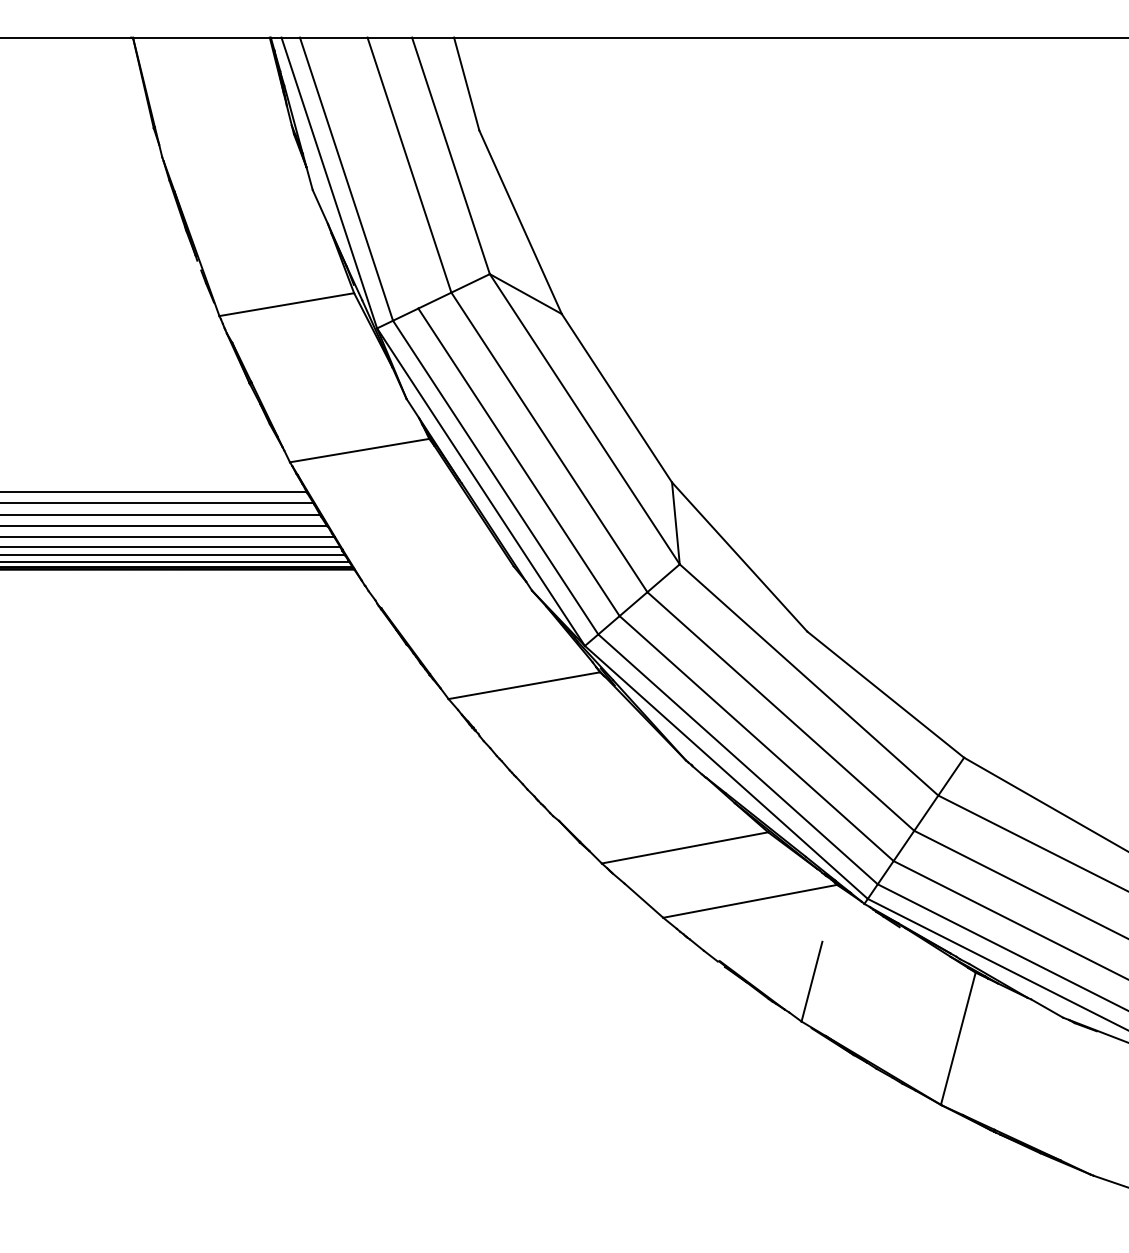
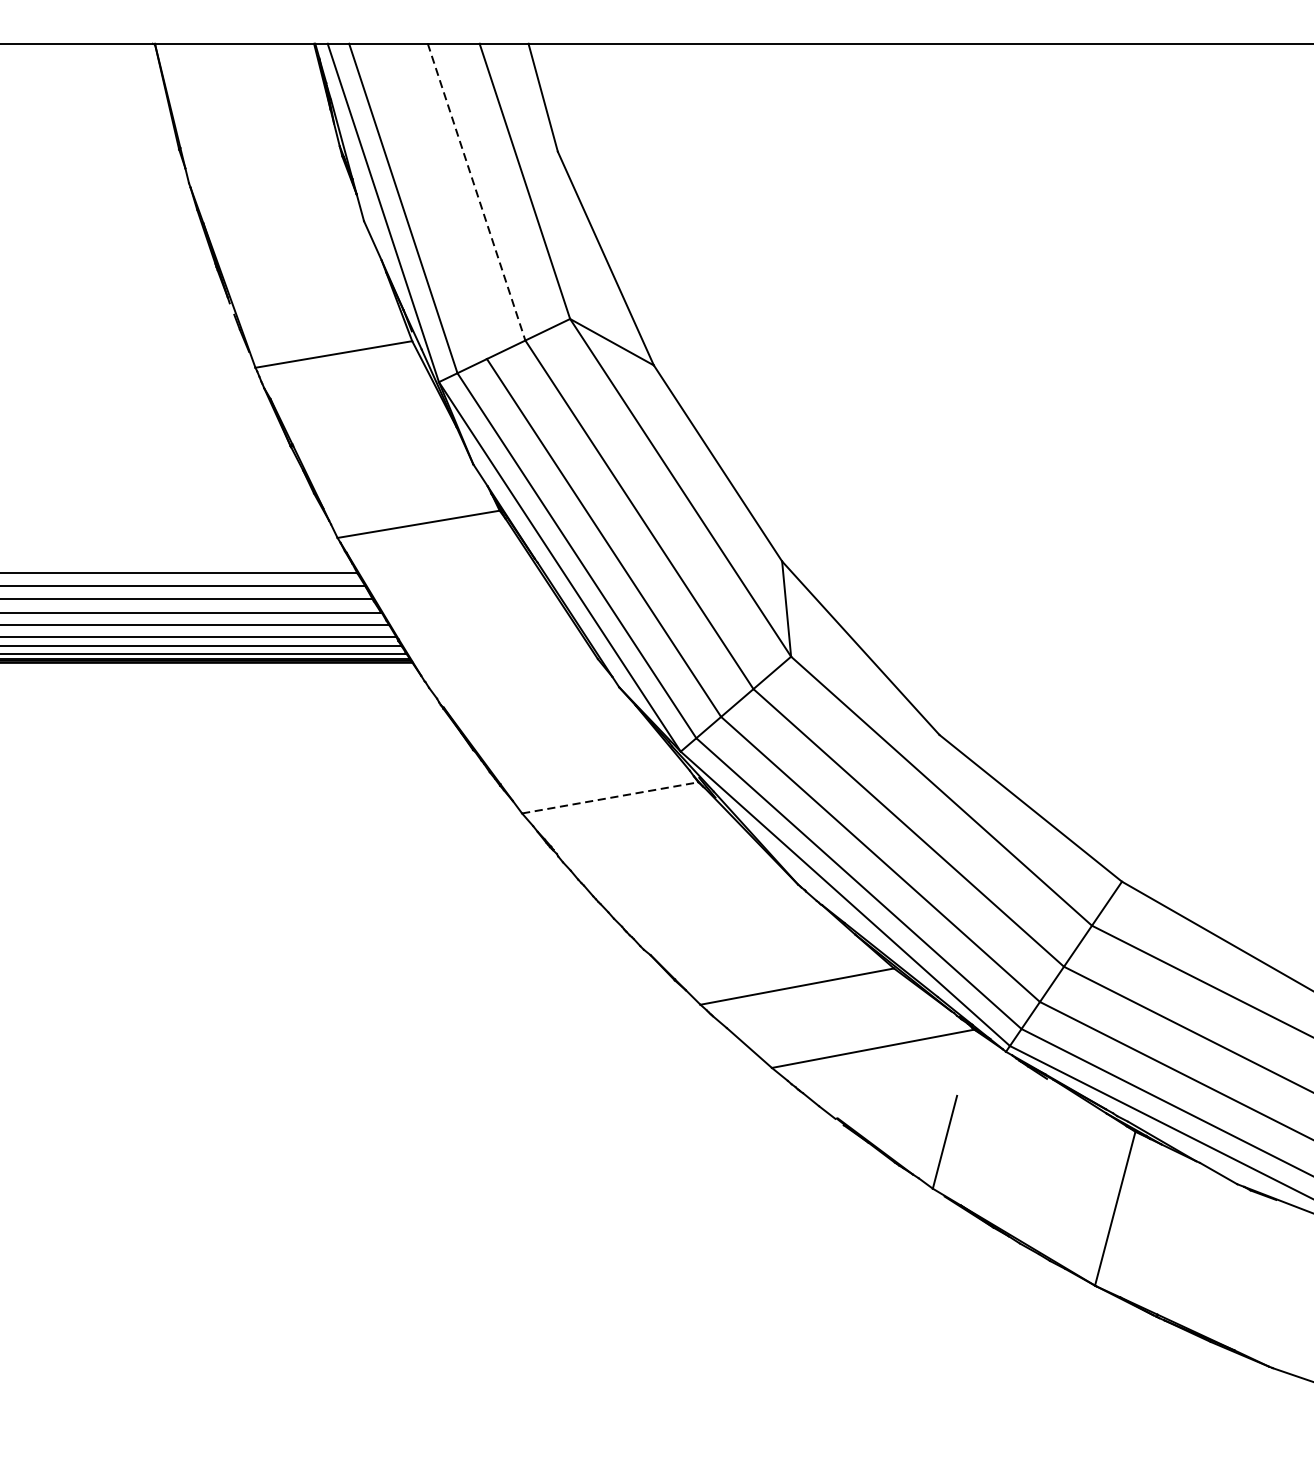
line: (409, 165) -> (476, 192), solid -> dashed
line: (524, 685) -> (610, 797), solid -> dashed

